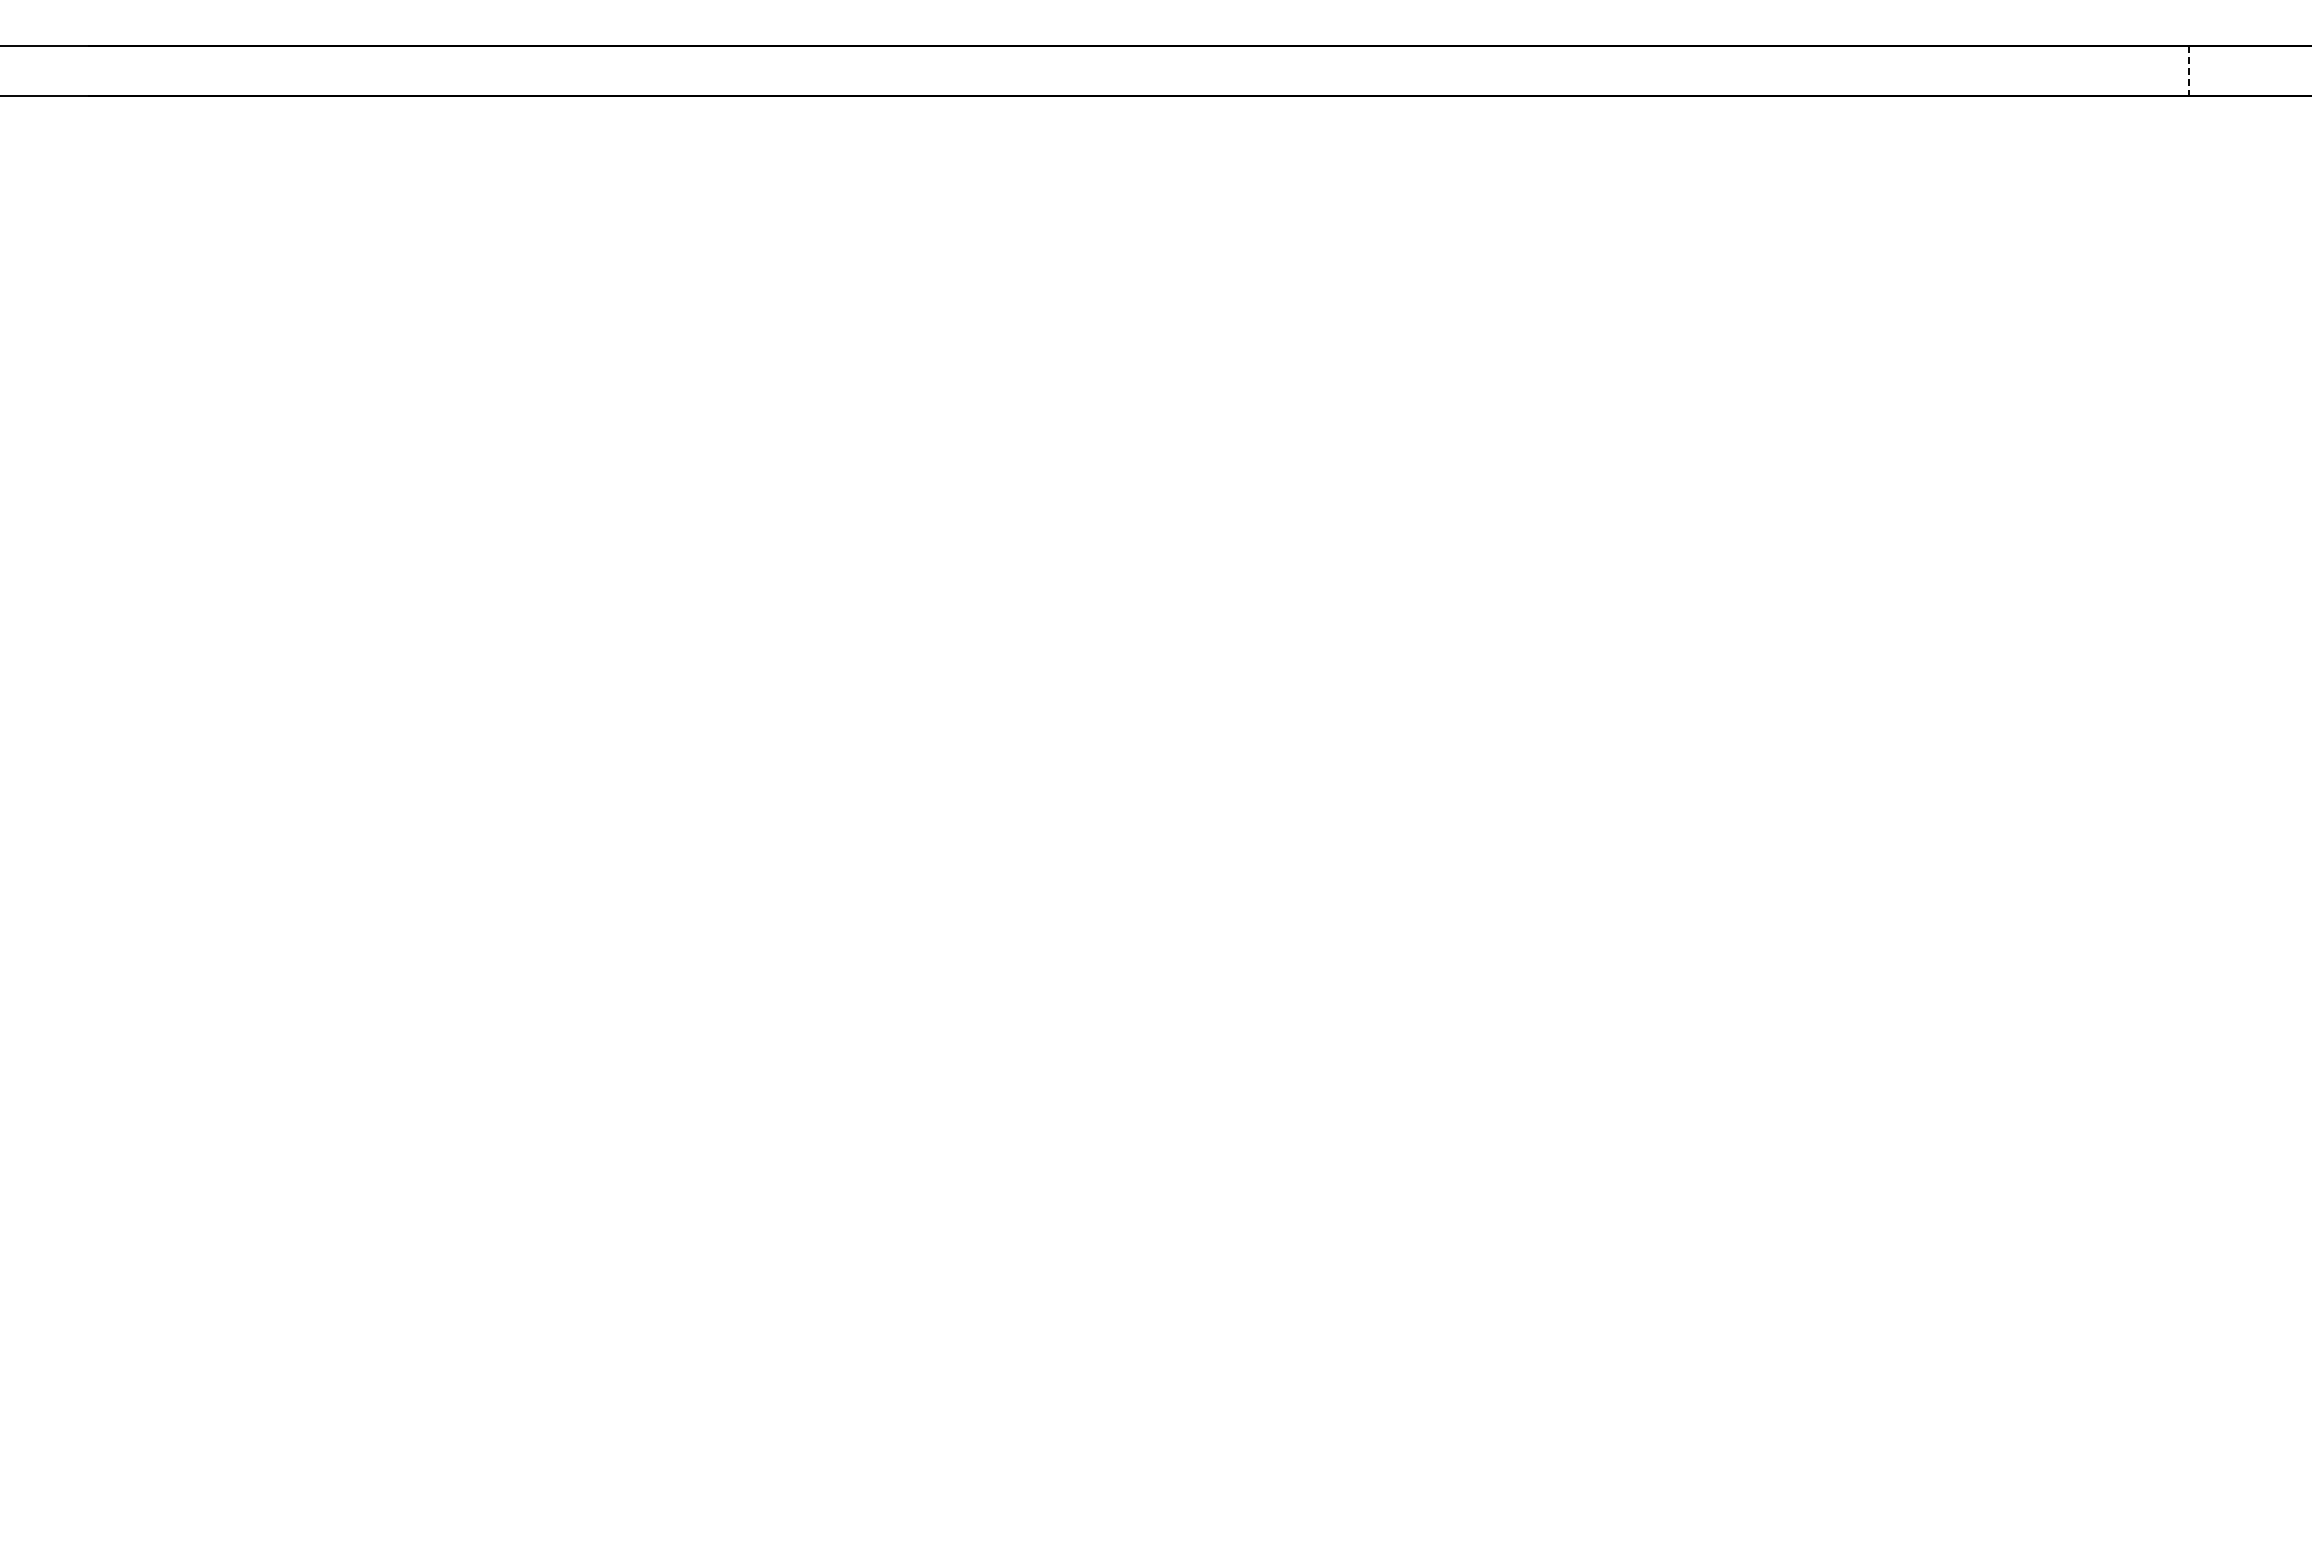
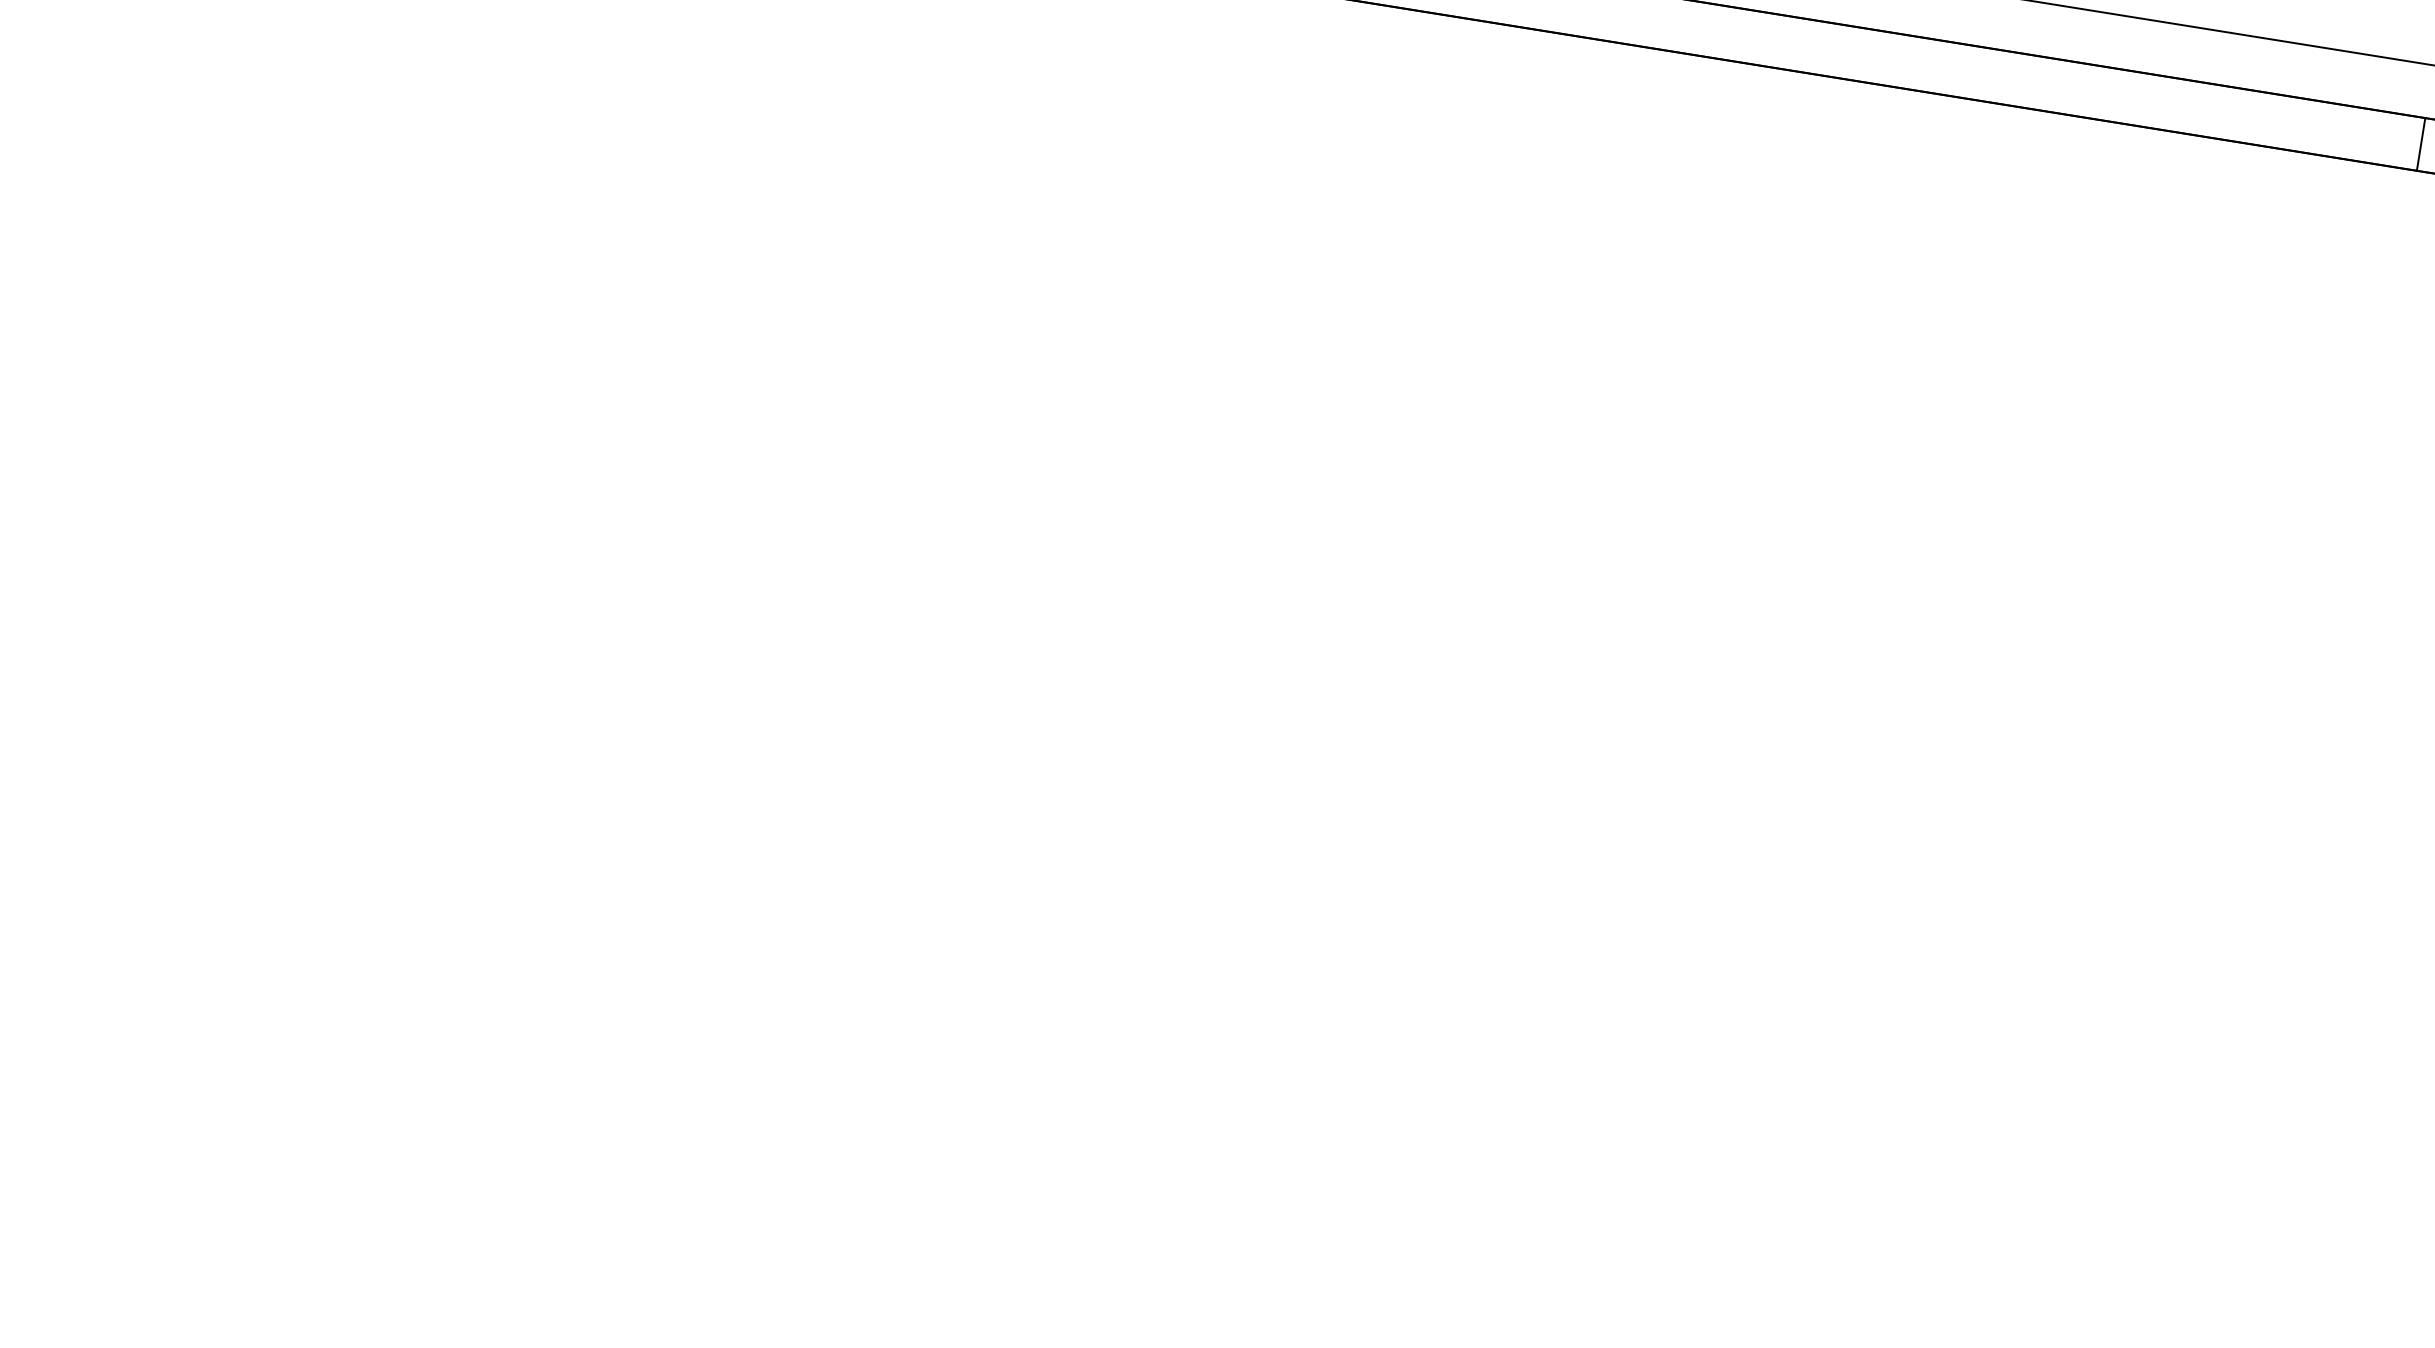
line: (2188, 71) -> (2420, 144), dashed -> solid

